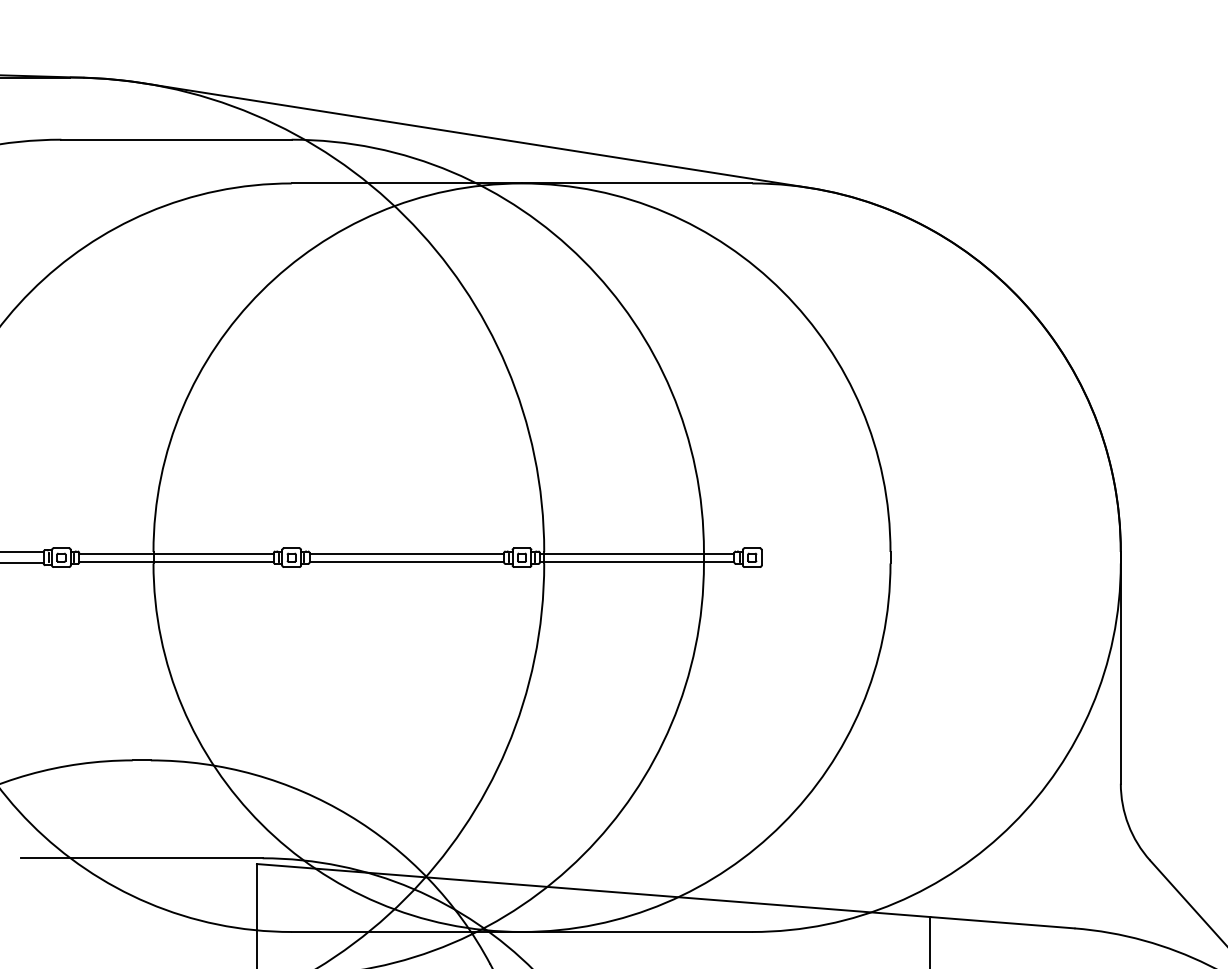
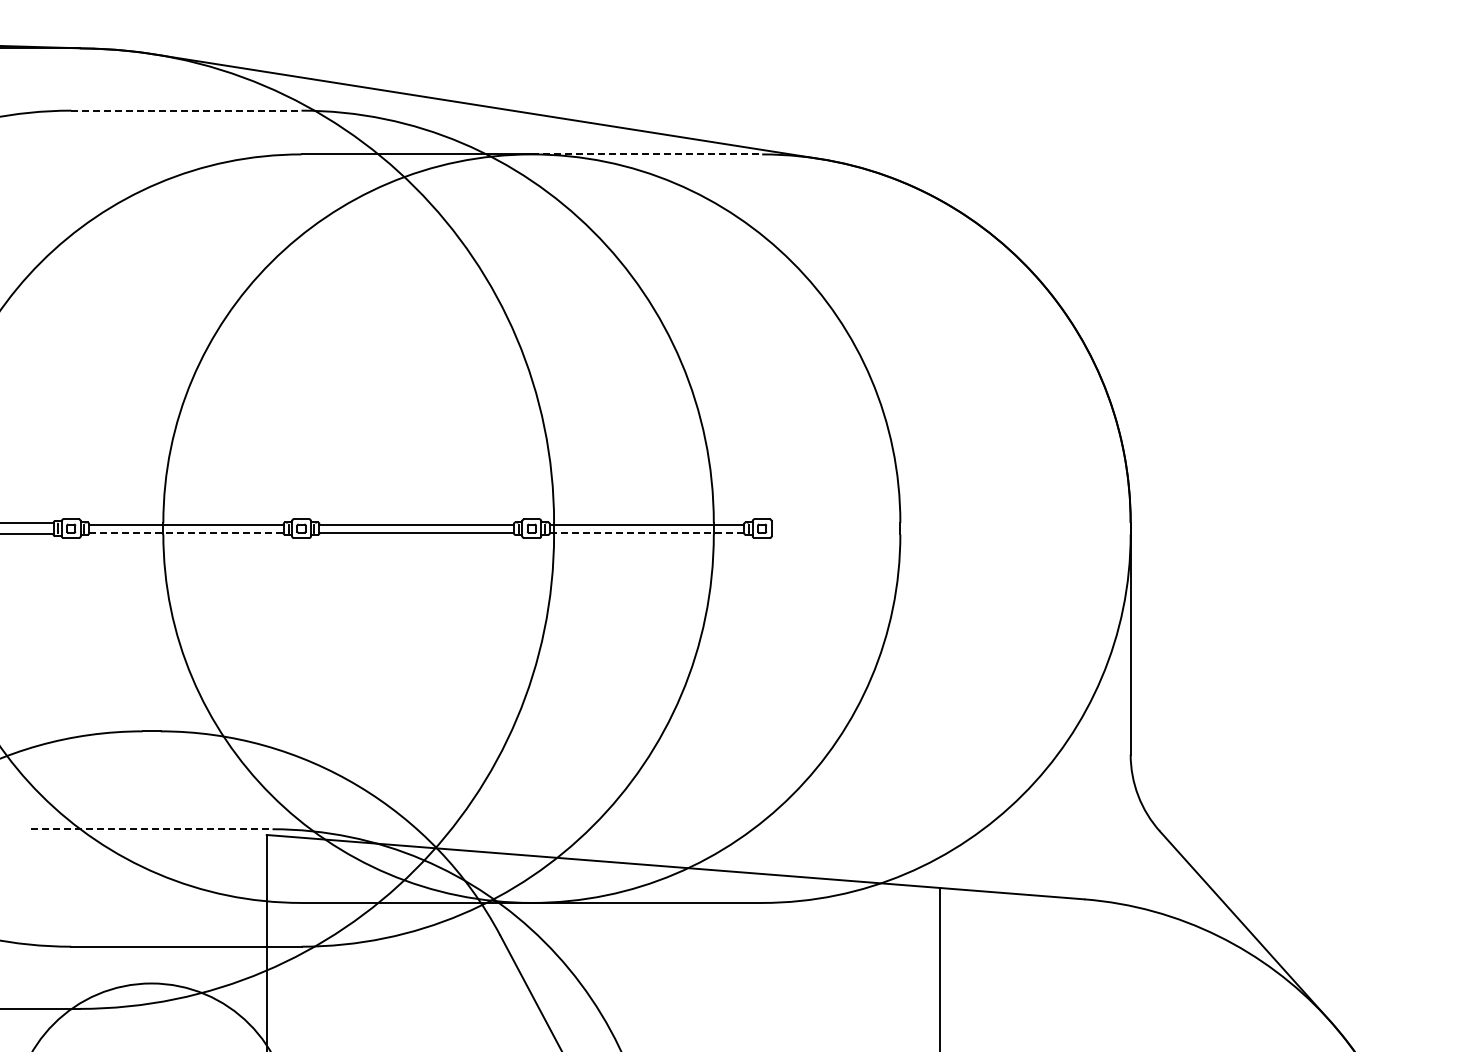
line: (176, 139) -> (186, 110), solid -> dashed
line: (637, 183) -> (647, 154), solid -> dashed
line: (176, 561) -> (186, 532), solid -> dashed
line: (637, 561) -> (647, 532), solid -> dashed
line: (141, 858) -> (151, 829), solid -> dashed

